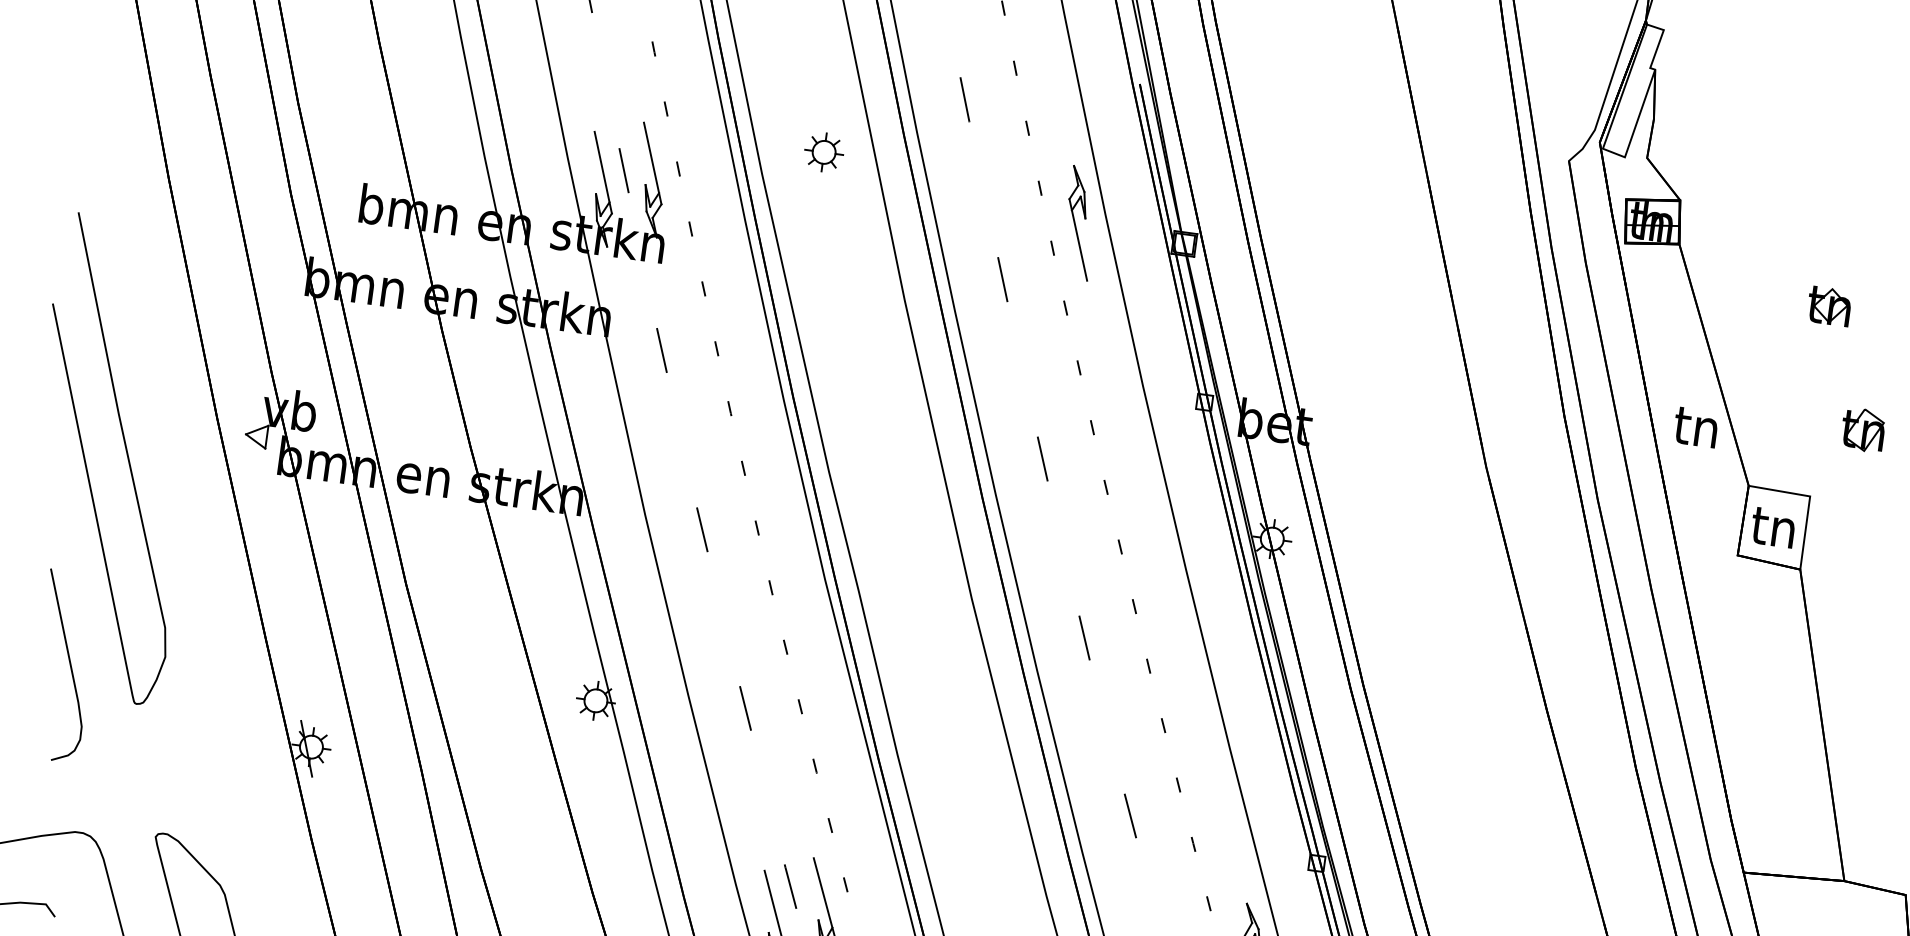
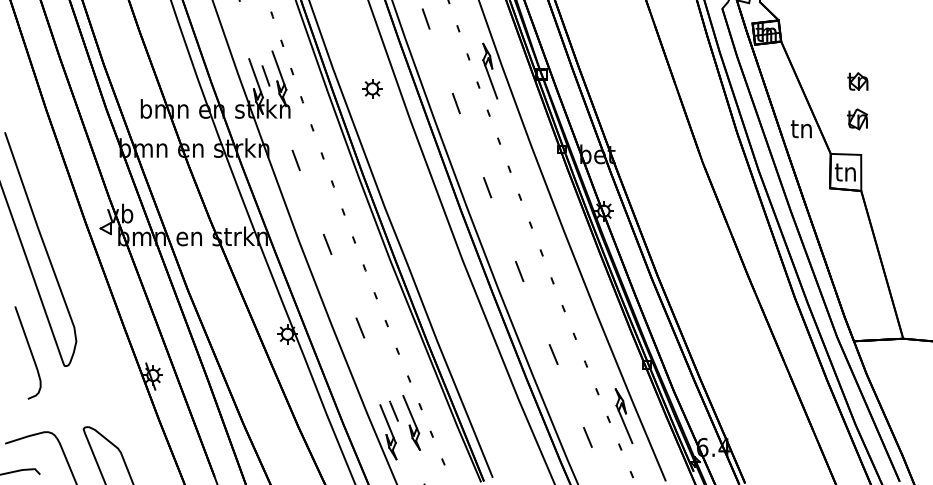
part: (824, 151) -> (372, 88), moved
part: (1828, 305) -> (857, 81), moved
part: (1863, 430) -> (857, 119), moved

